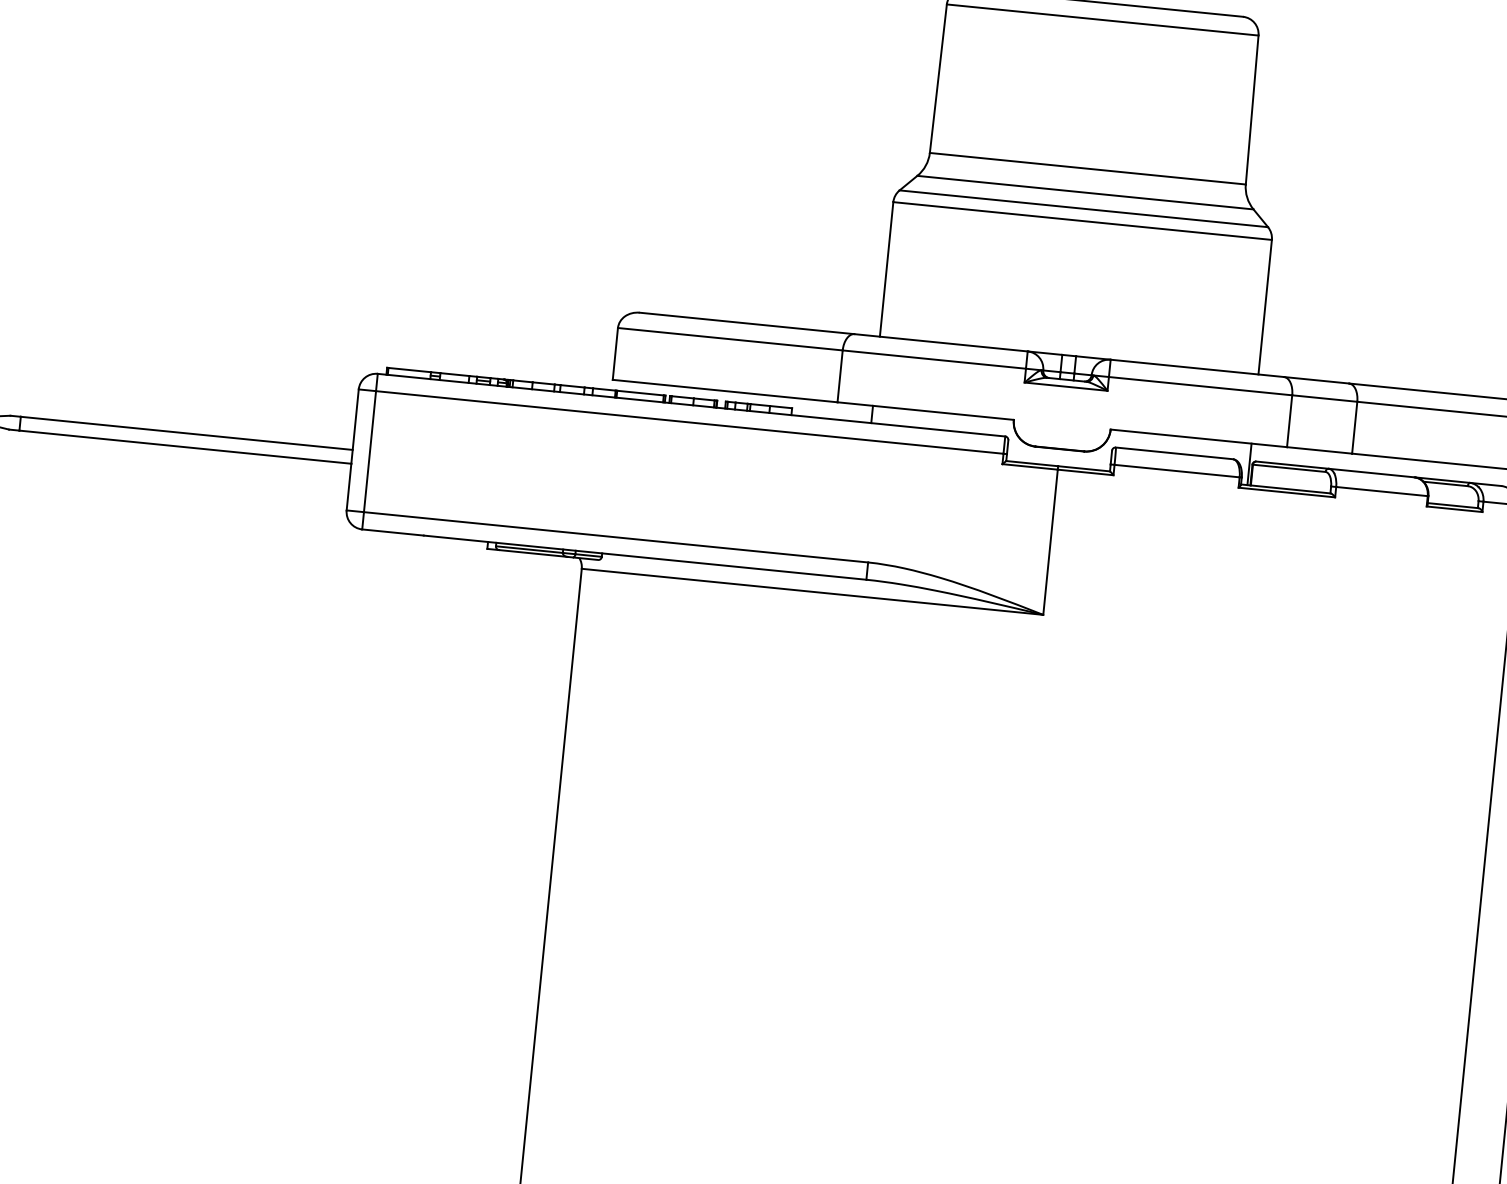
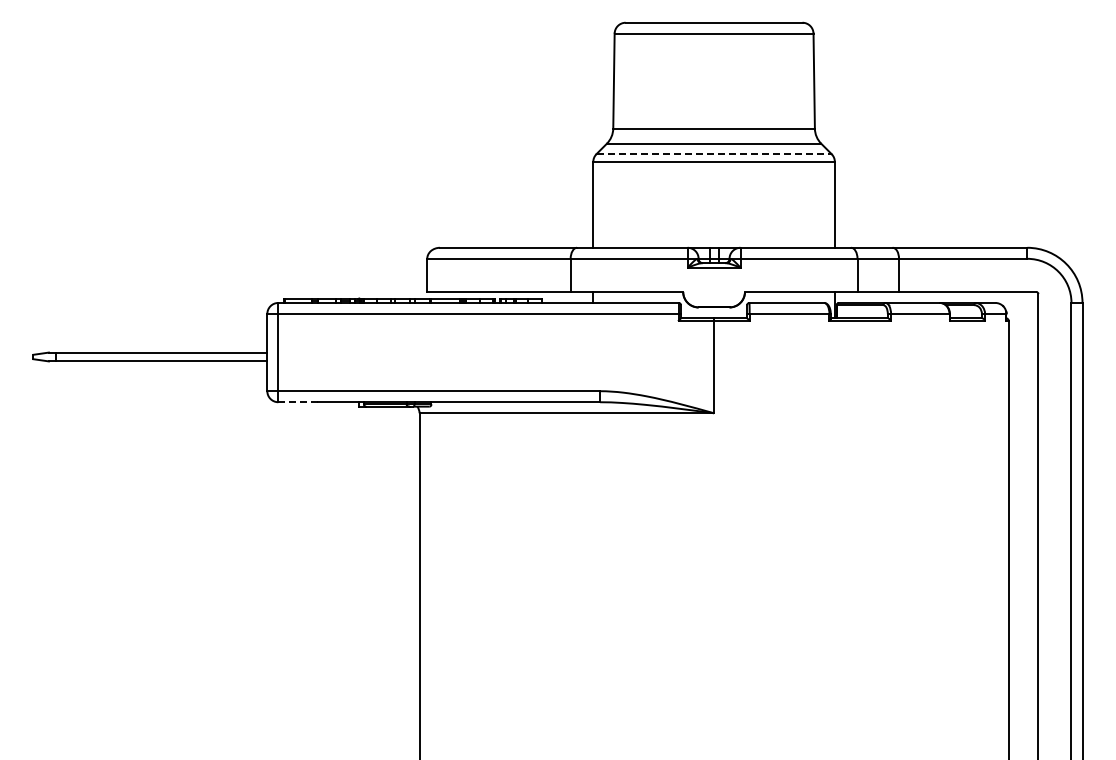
line: (1084, 209) -> (714, 154), solid -> dashed
line: (392, 532) -> (297, 402), solid -> dashed

